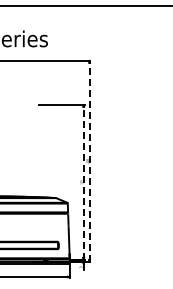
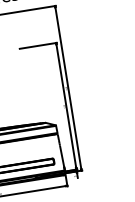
line: (89, 160) -> (68, 87), dashed -> solid
line: (83, 181) -> (66, 105), dashed -> solid

